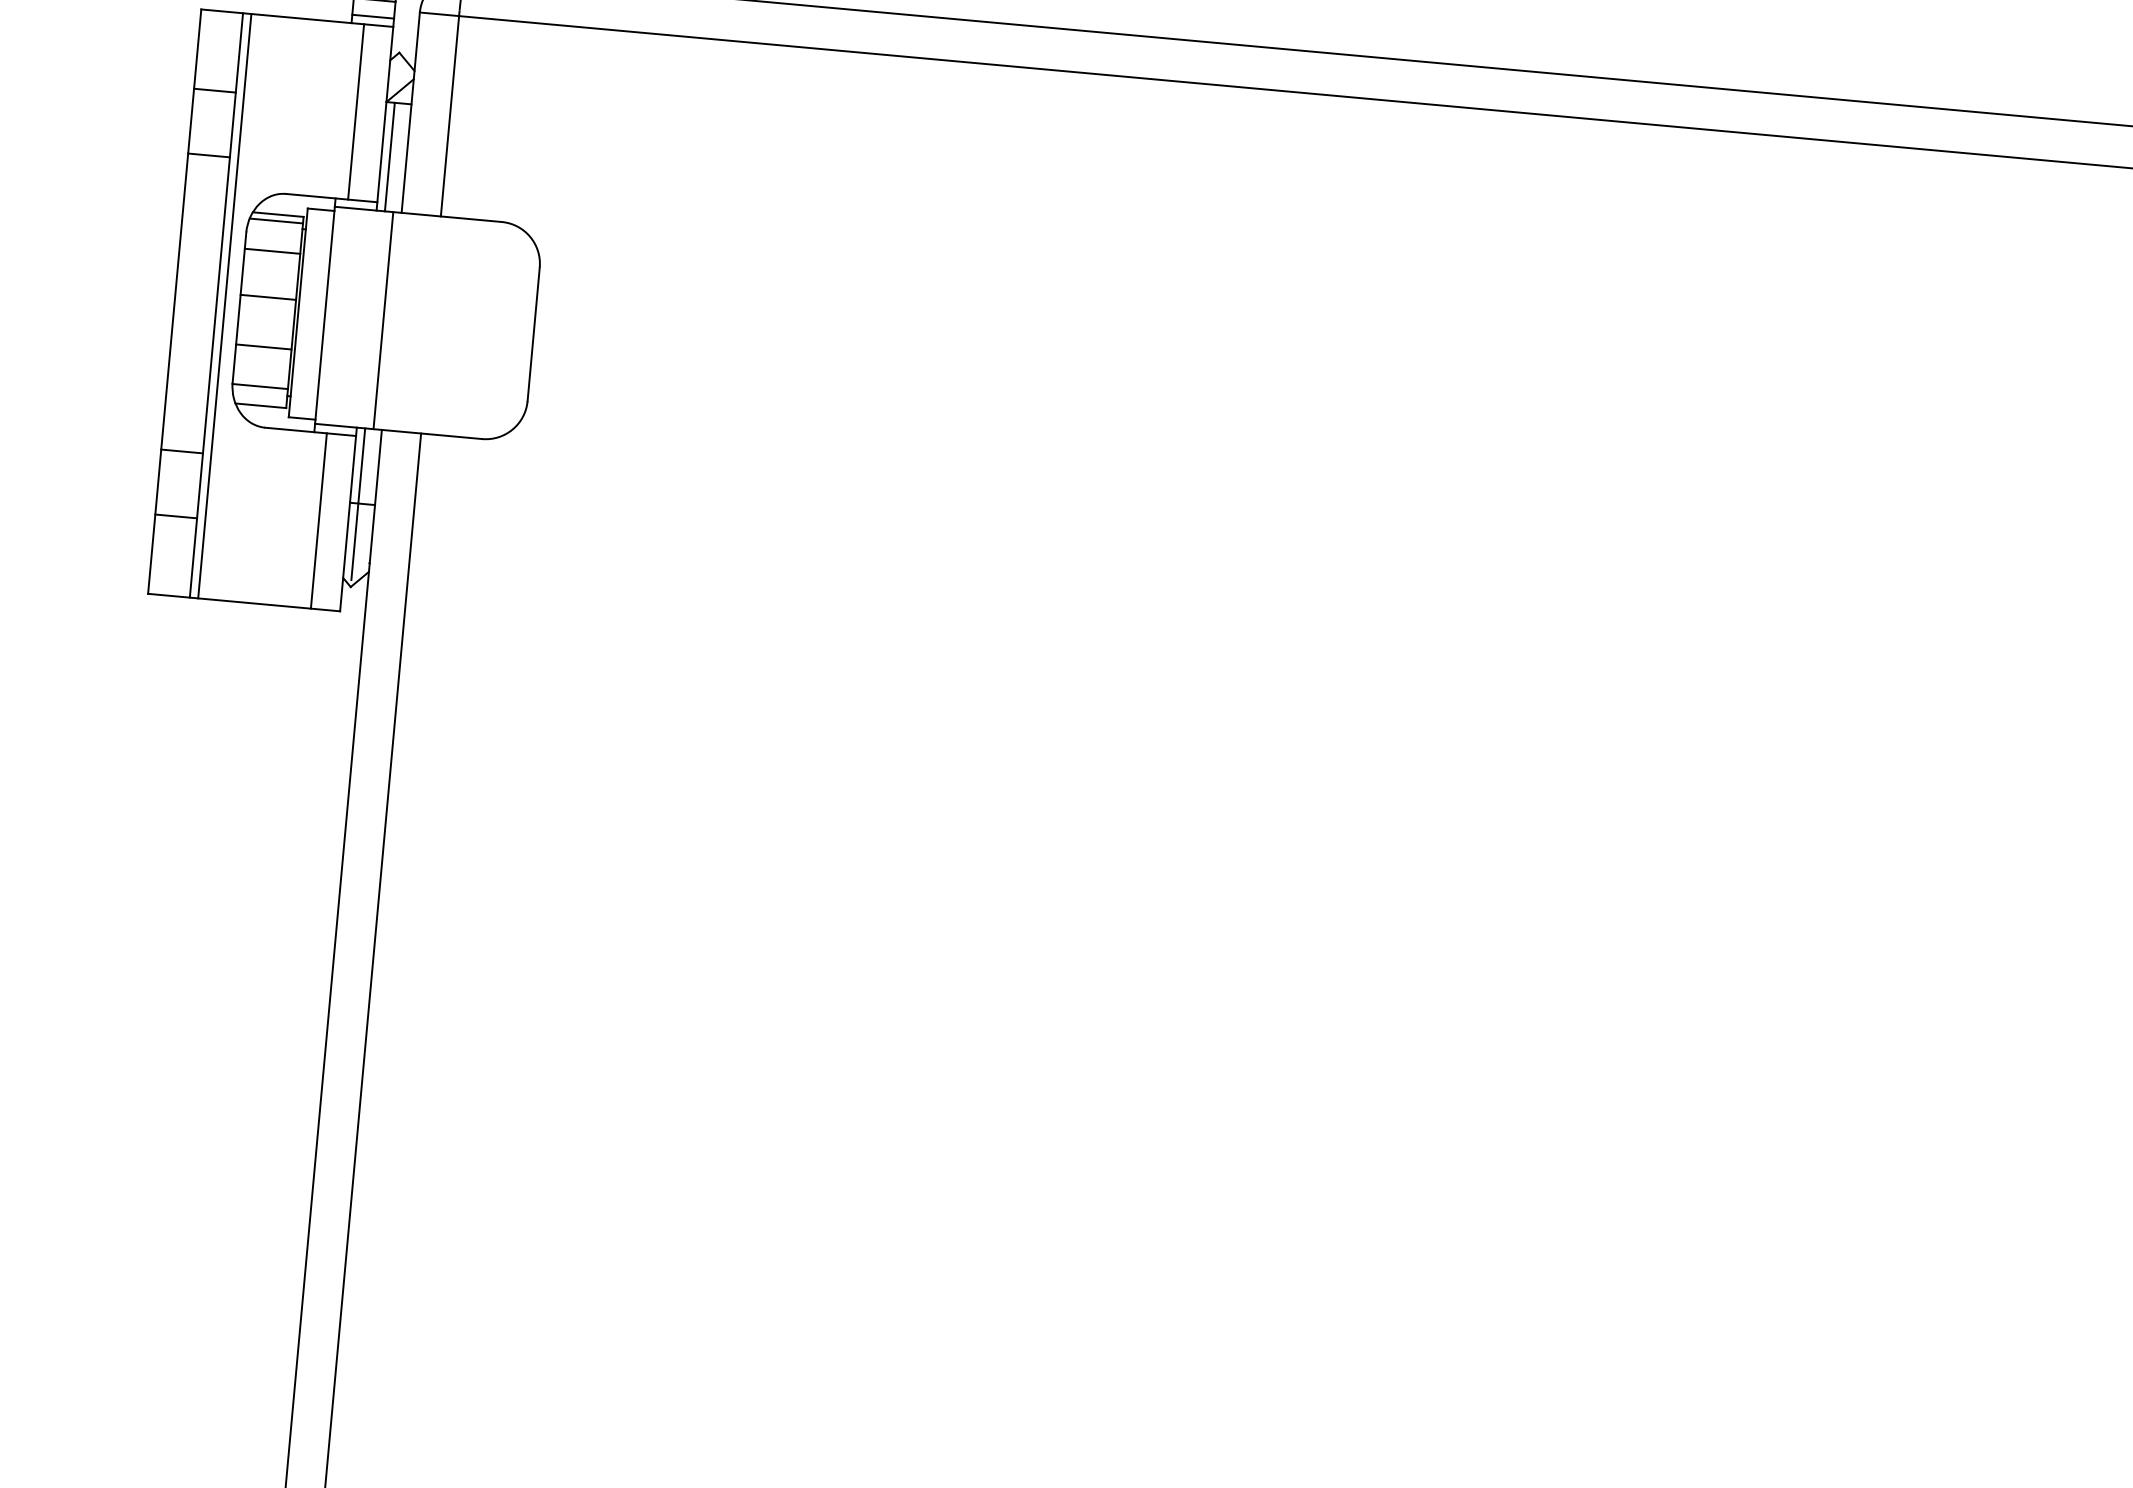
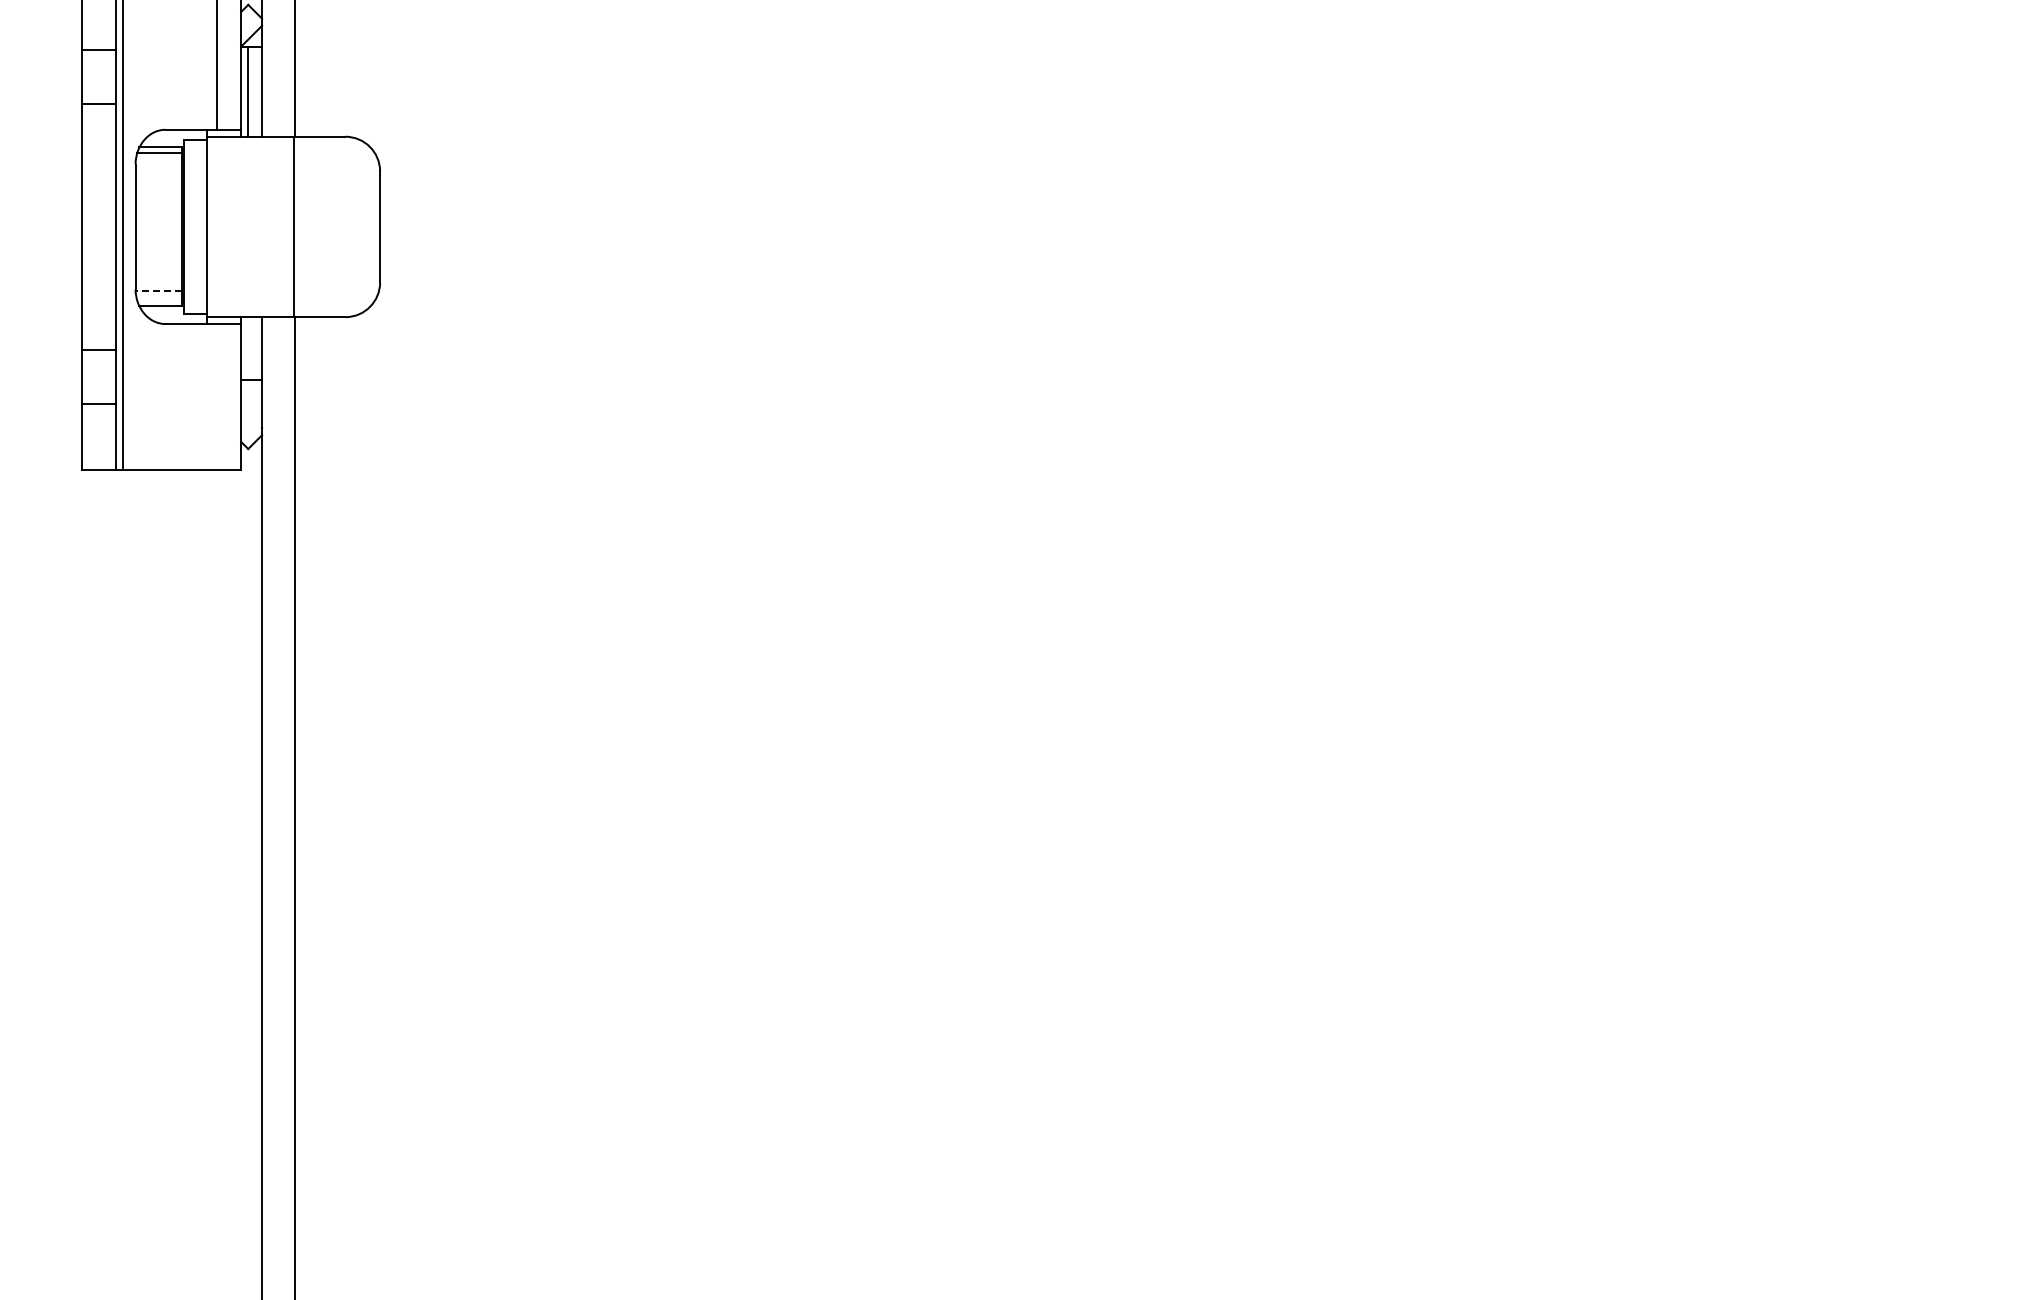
line: (272, 251) -> (158, 178), removed
line: (268, 297) -> (158, 216), removed
line: (383, 320) -> (294, 226), moved
line: (263, 346) -> (158, 257), removed
line: (260, 386) -> (158, 290), solid -> dashed
line: (358, 504) -> (248, 380), removed
line: (319, 520) -> (217, 396), removed

